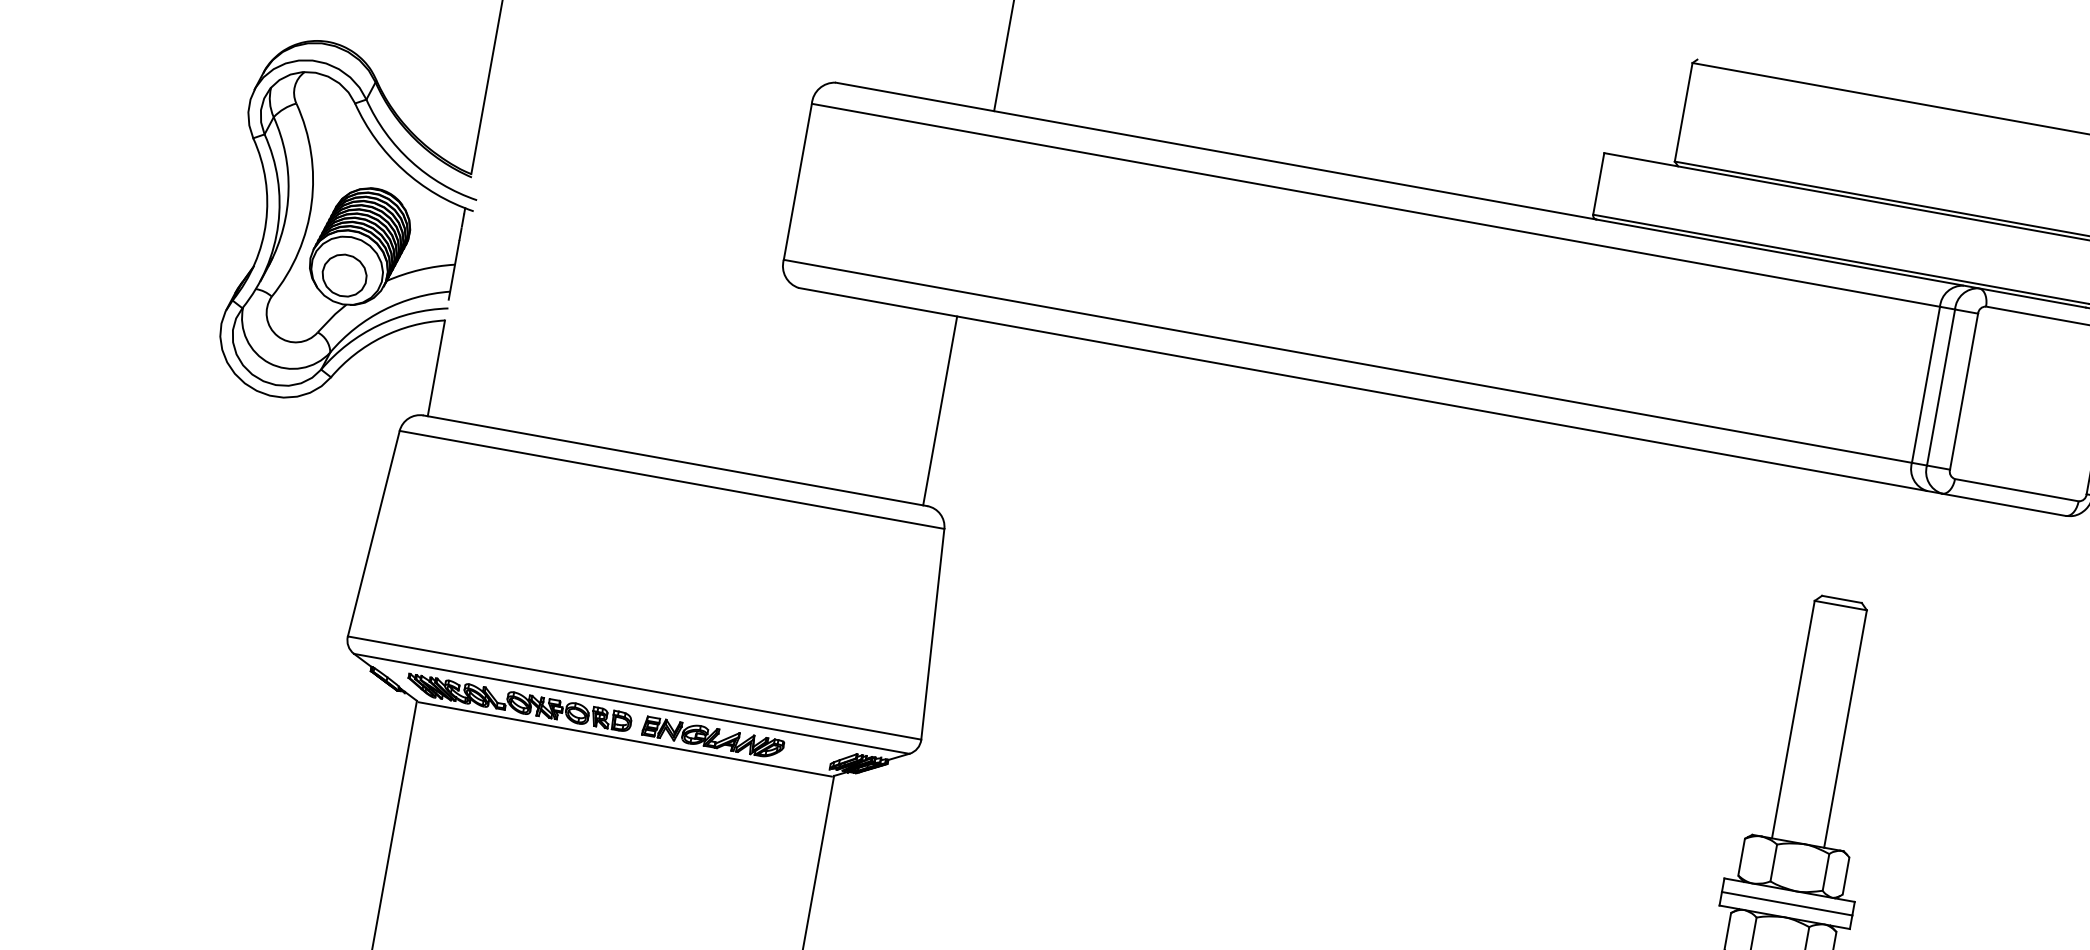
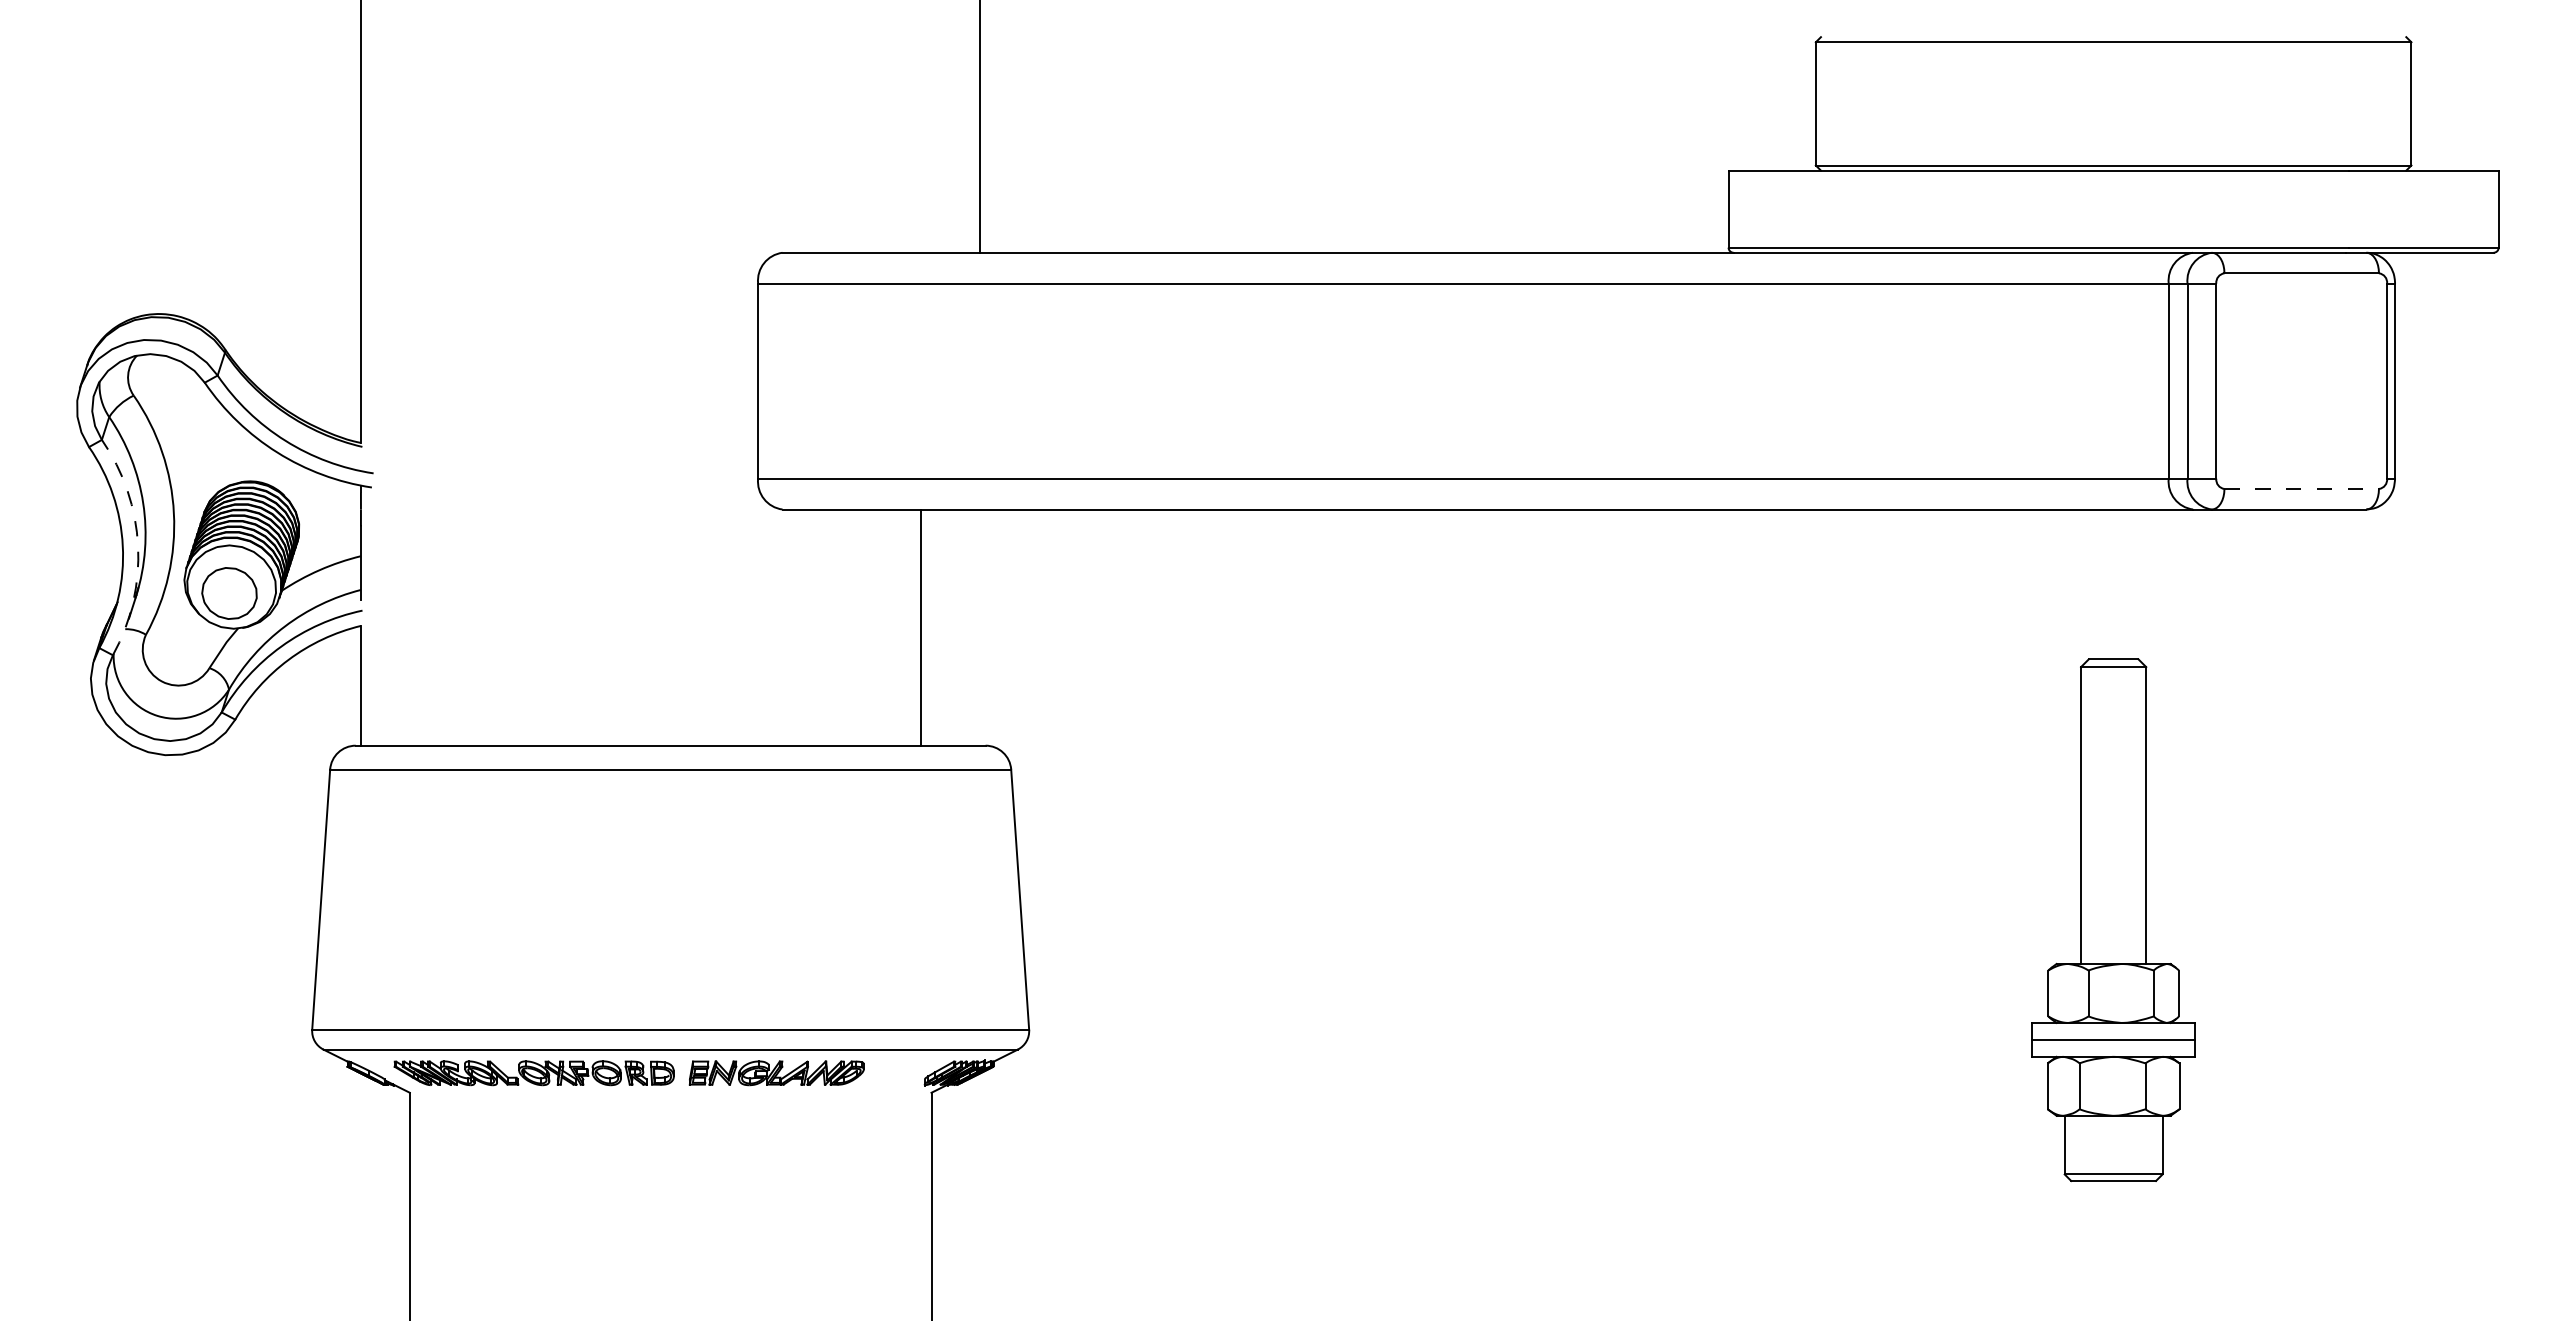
arc: (278, 224) -> (138, 546), solid -> dashed
line: (940, 410) -> (921, 627), moved
line: (2017, 489) -> (2302, 488), solid -> dashed
line: (625, 739) -> (670, 1094), removed

